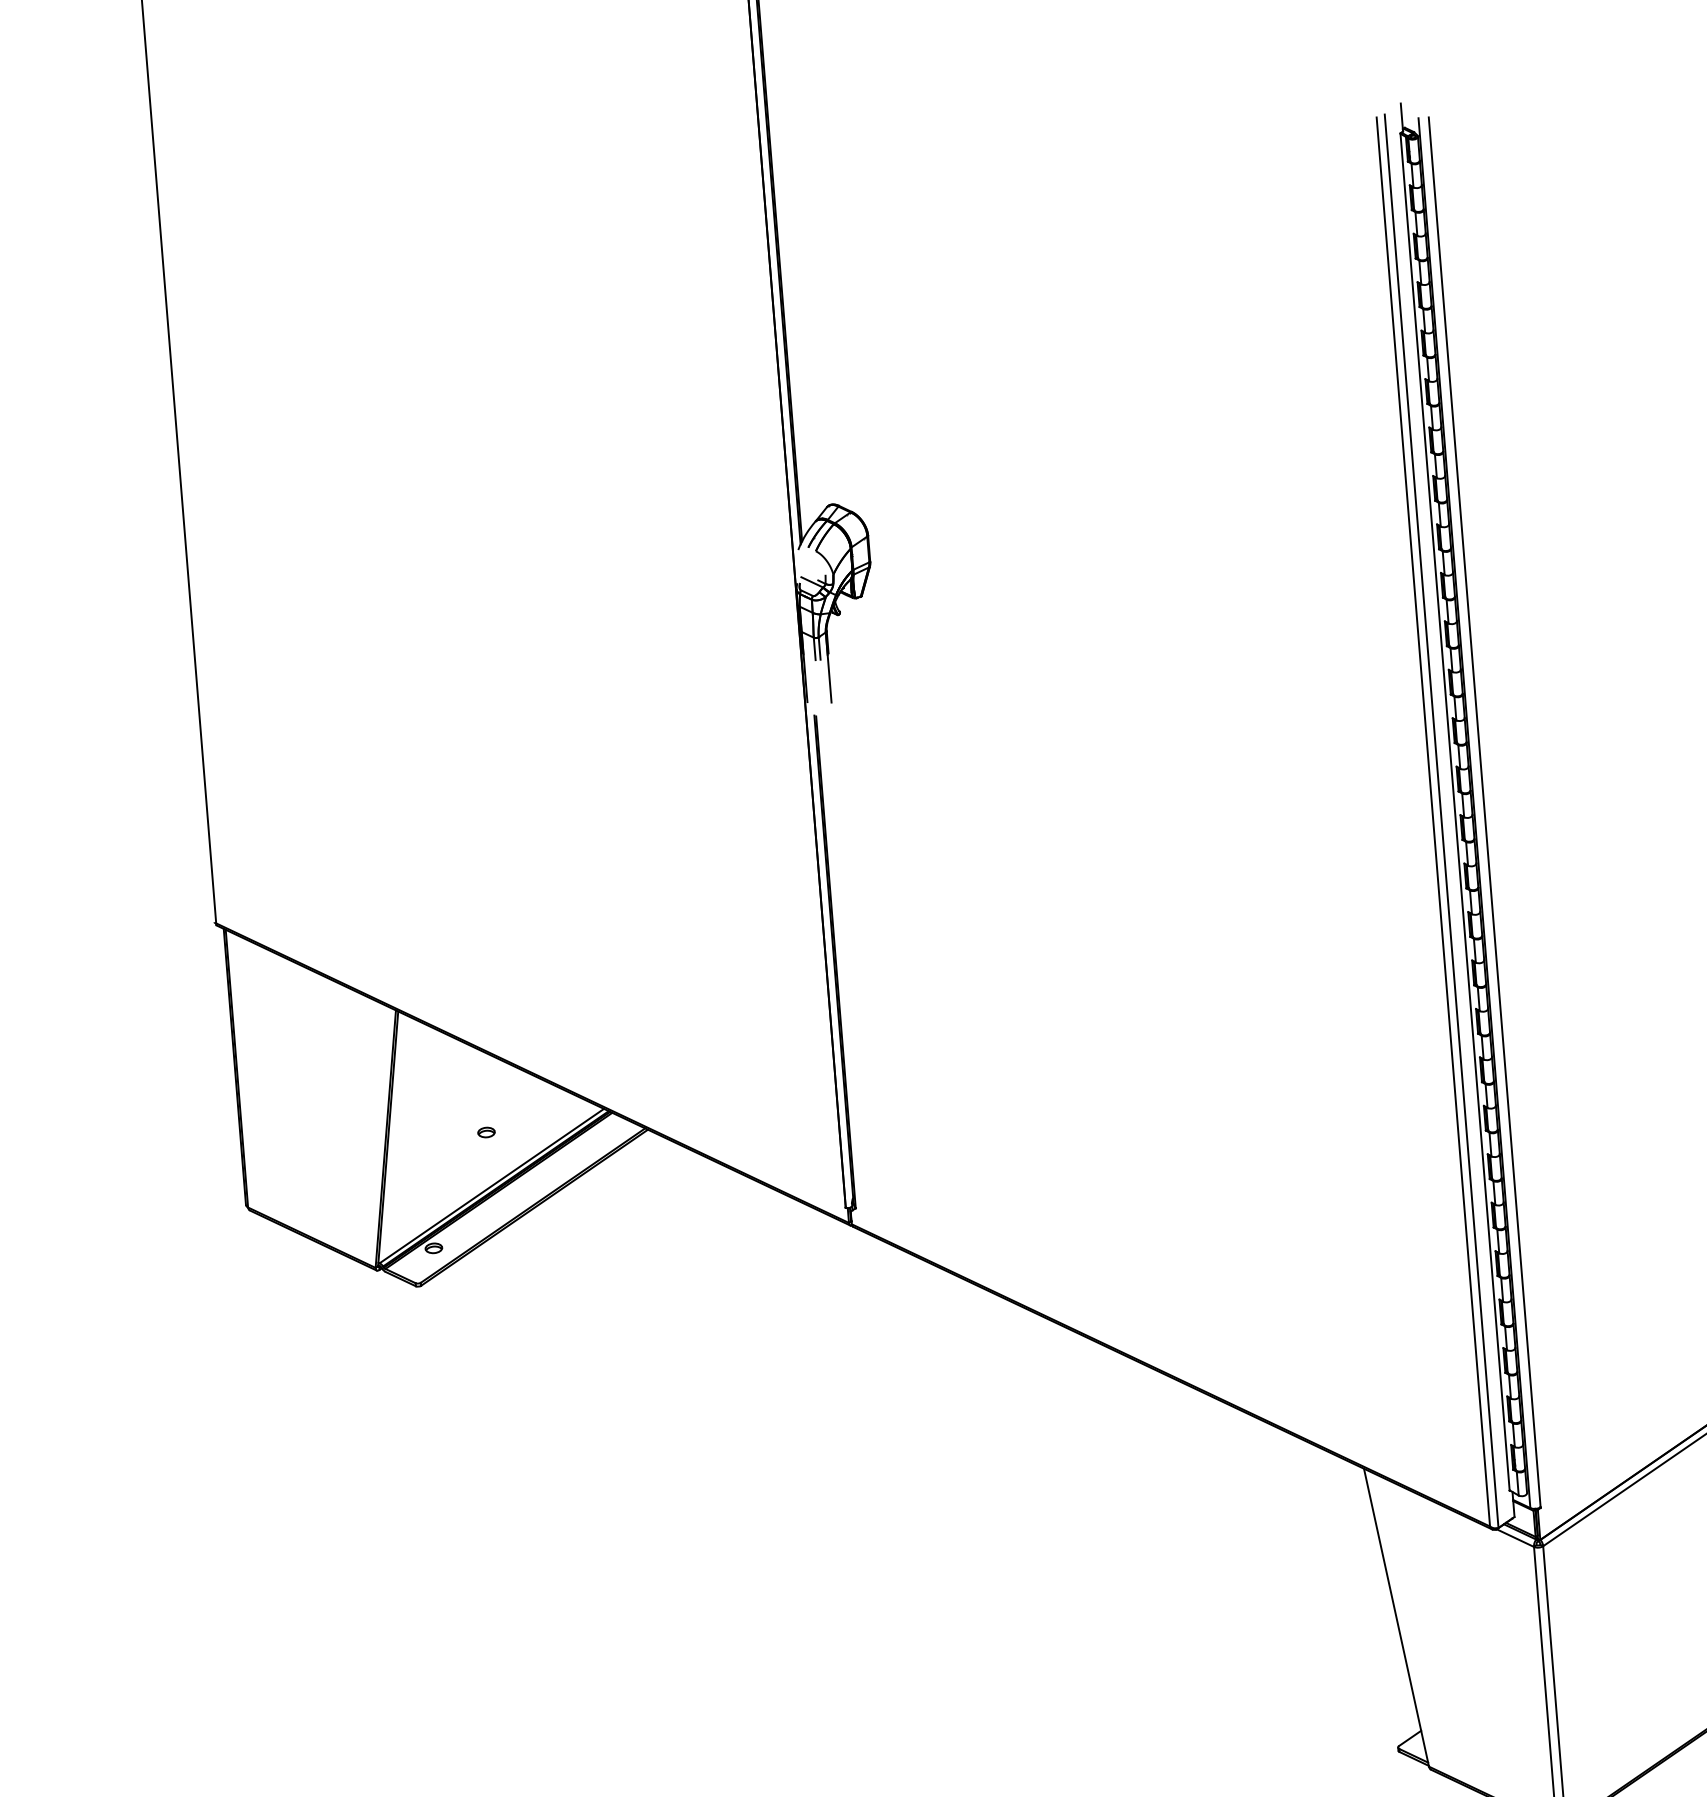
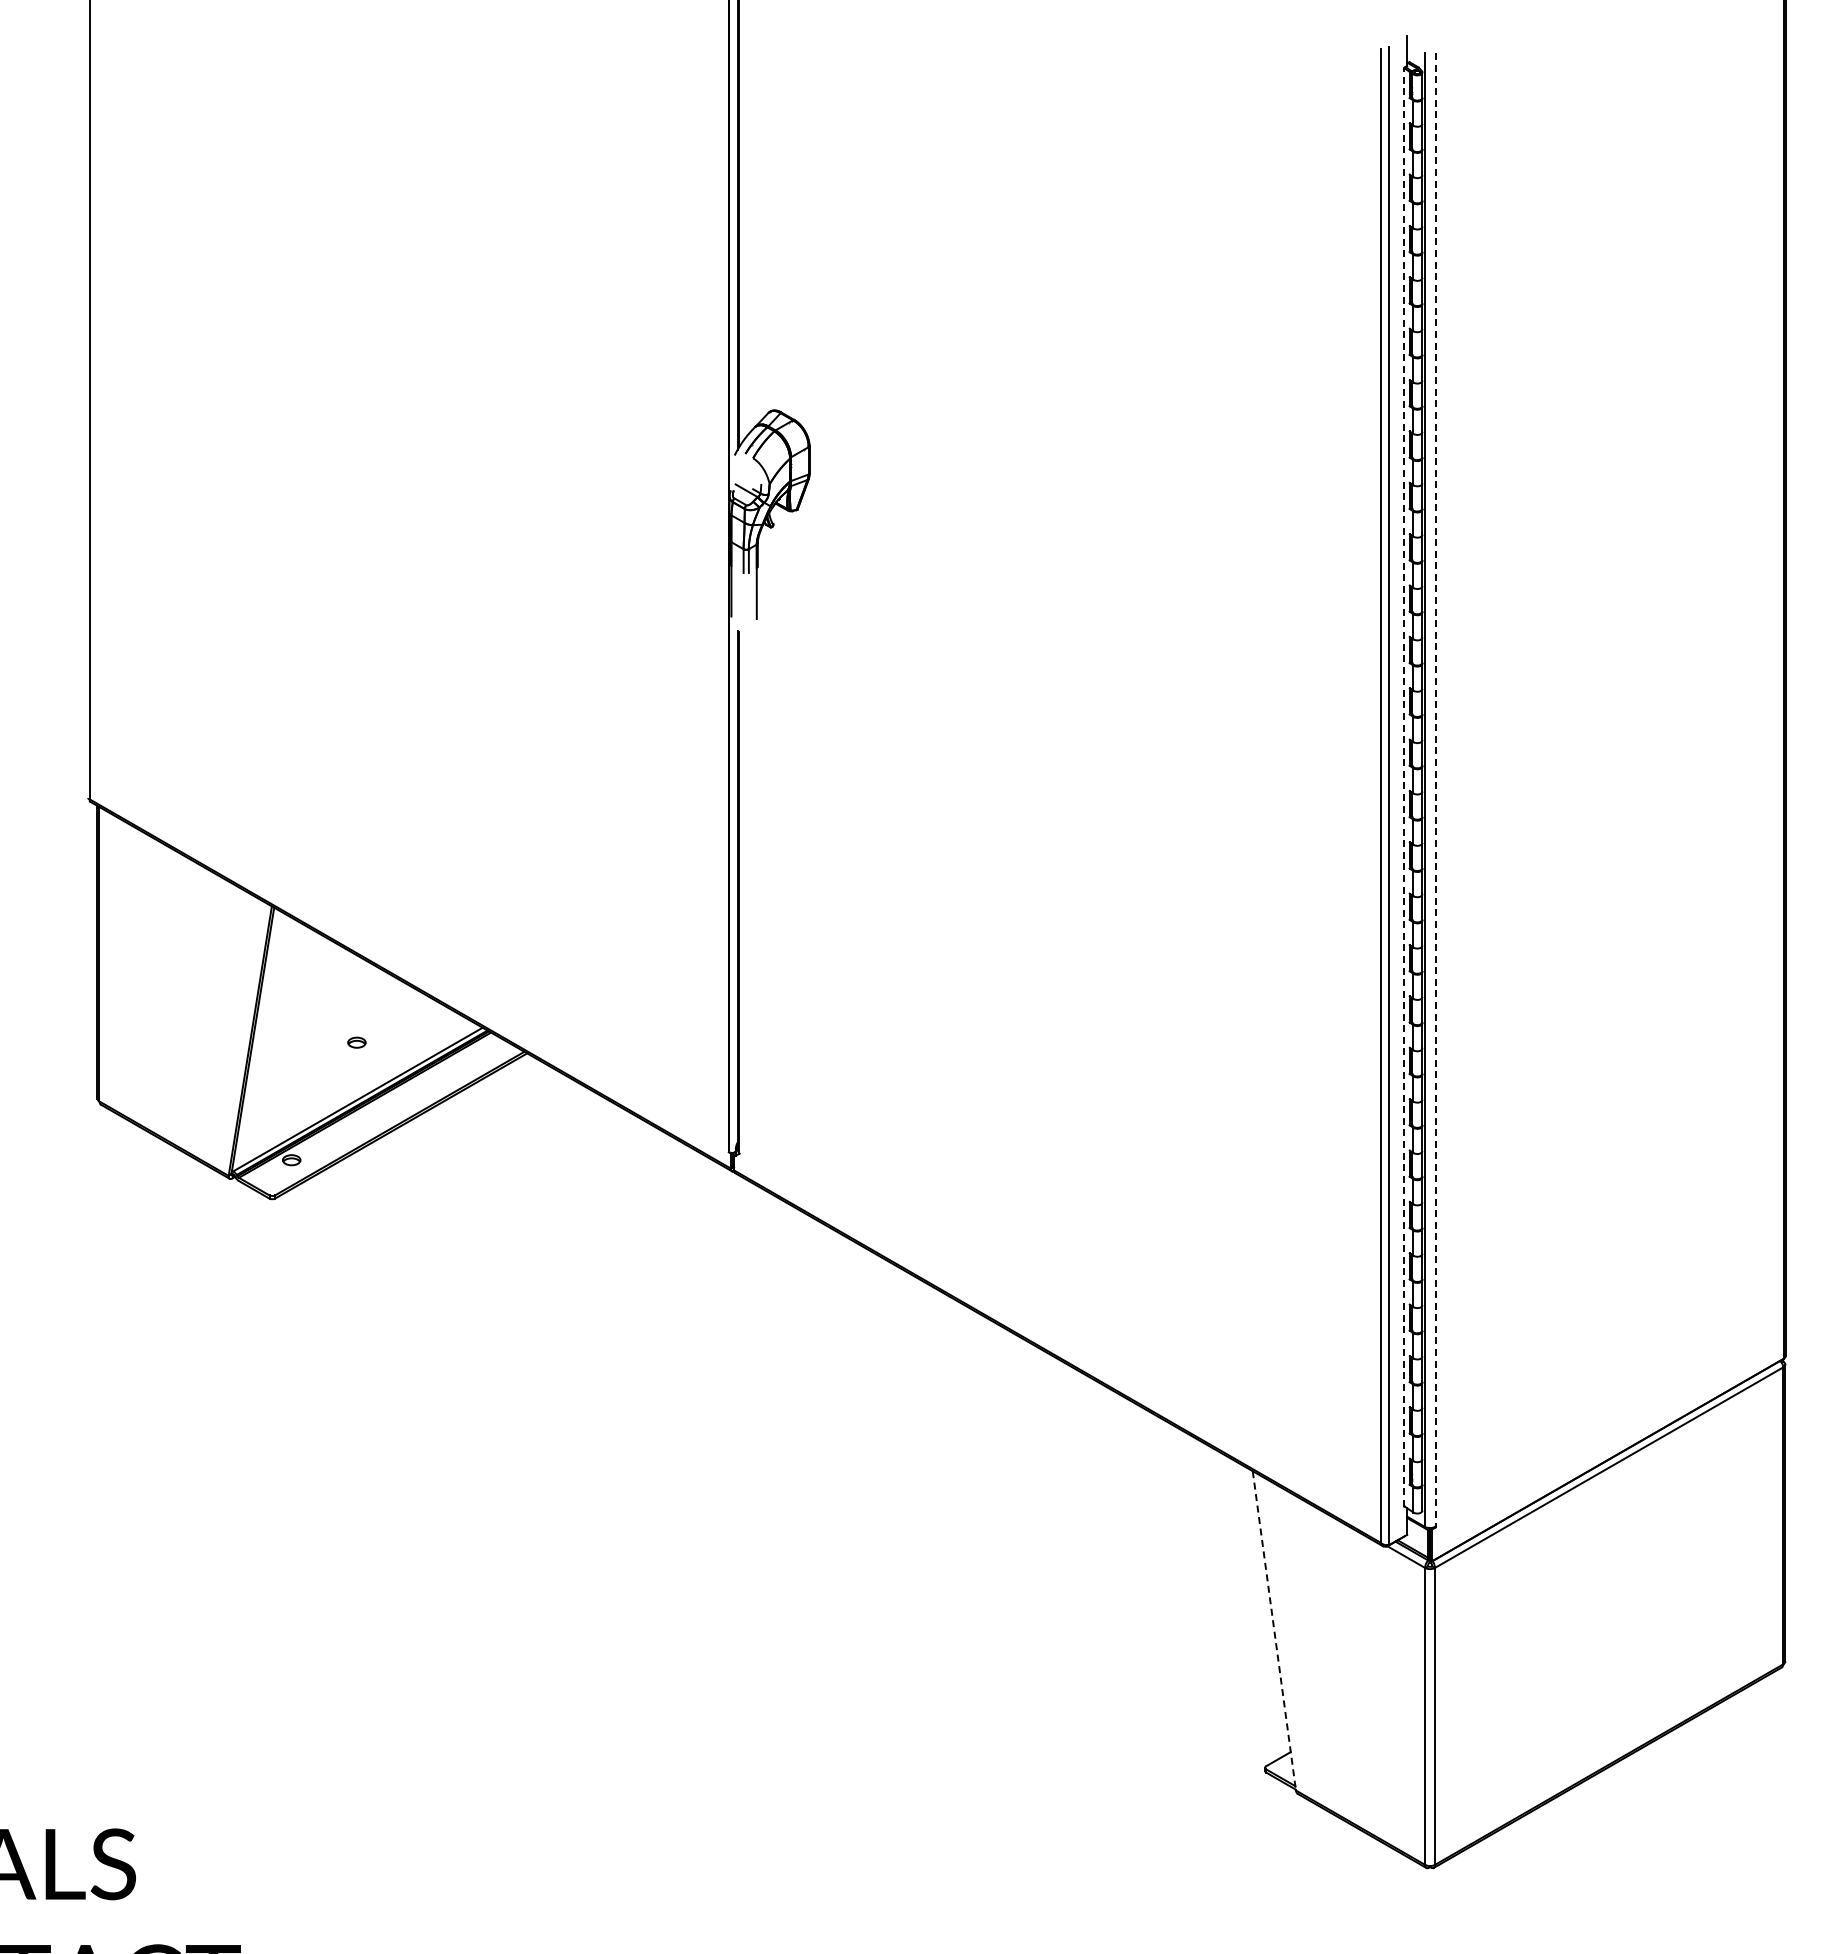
line: (1455, 811) -> (1404, 786), solid -> dashed
line: (1484, 812) -> (1435, 790), solid -> dashed
line: (1396, 1618) -> (1274, 1631), solid -> dashed

